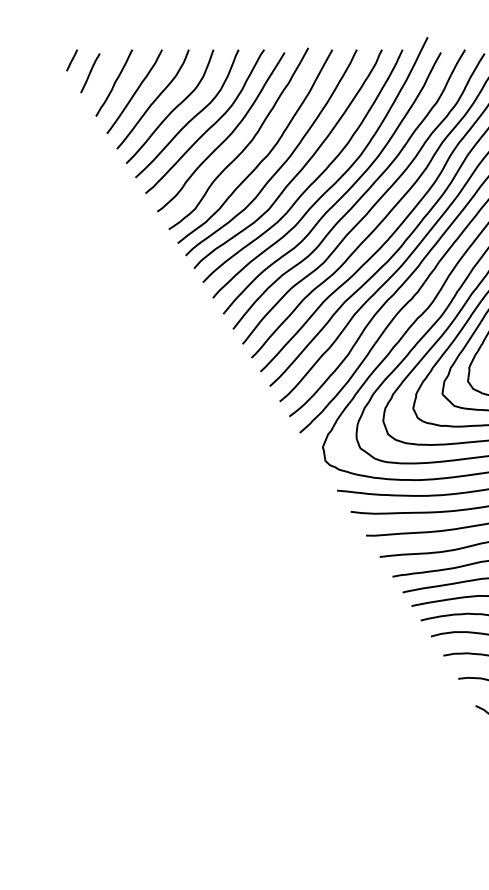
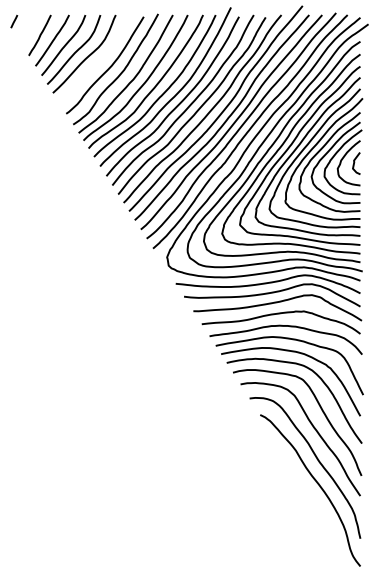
line: (90, 73) -> (25, 29), removed
curve: (210, 125) -> (98, 61), removed

